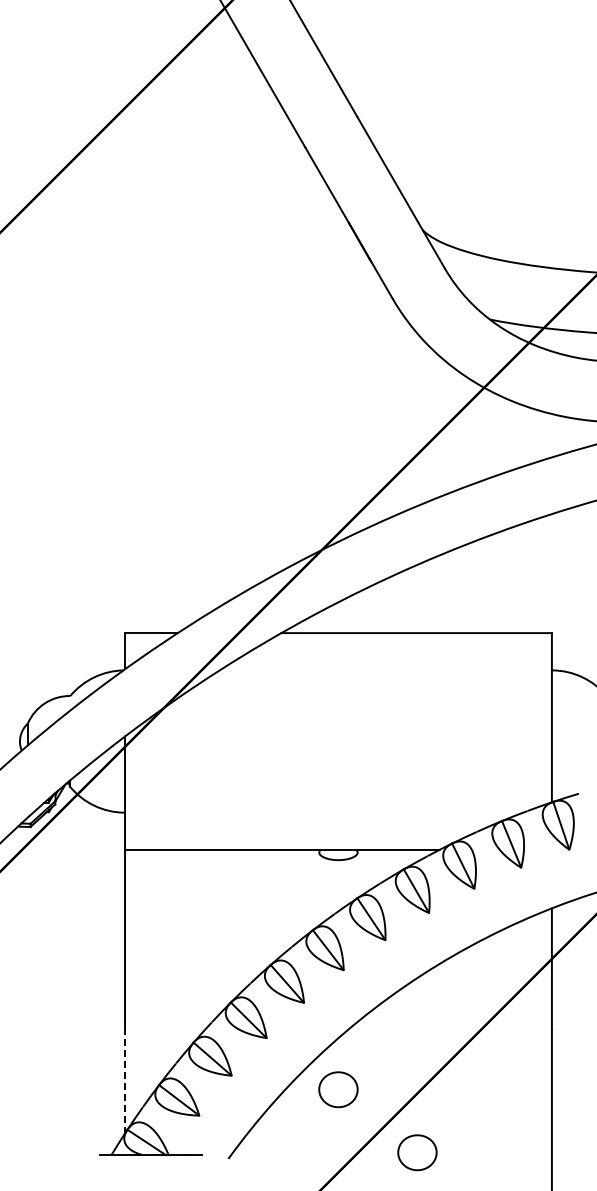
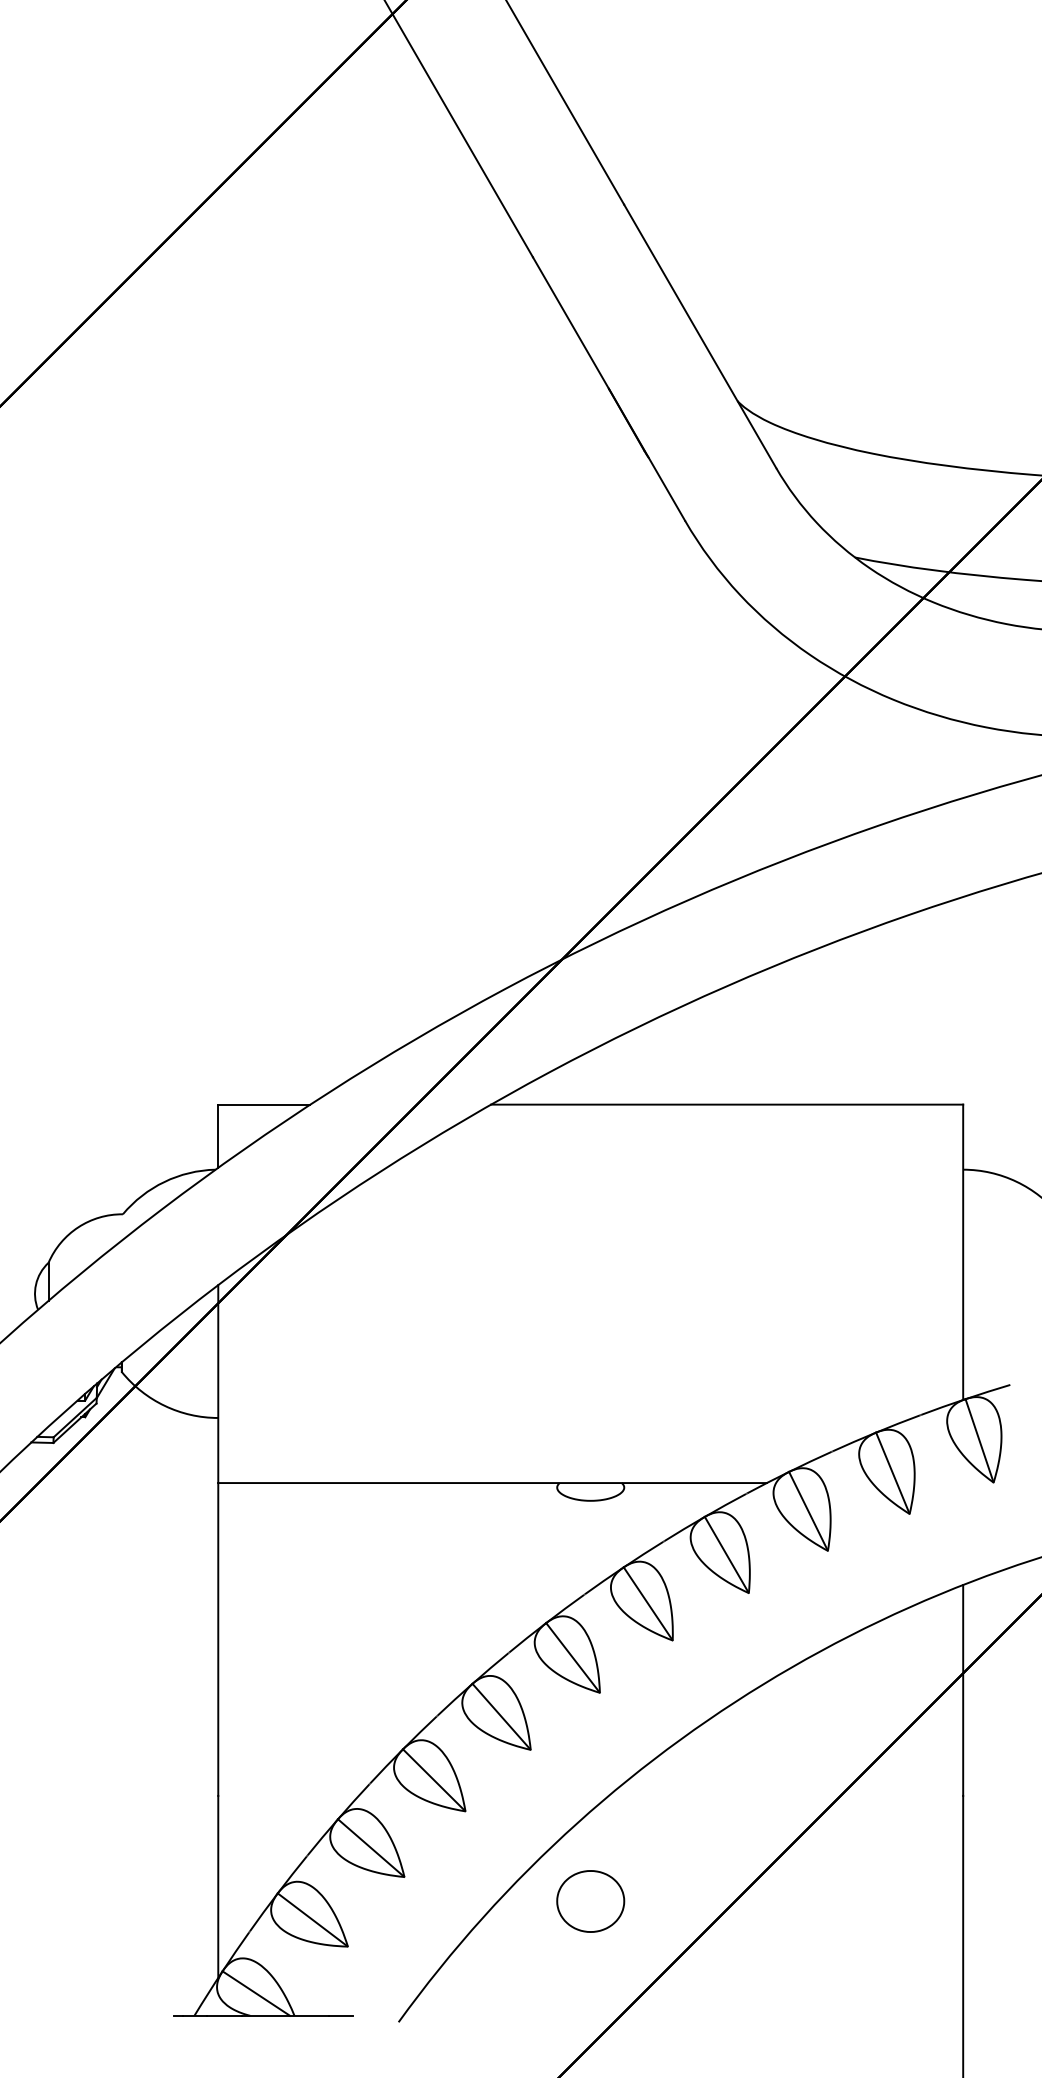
line: (125, 1080) -> (219, 1885), dashed -> solid
part: (417, 1152) -> (728, 2010), removed

